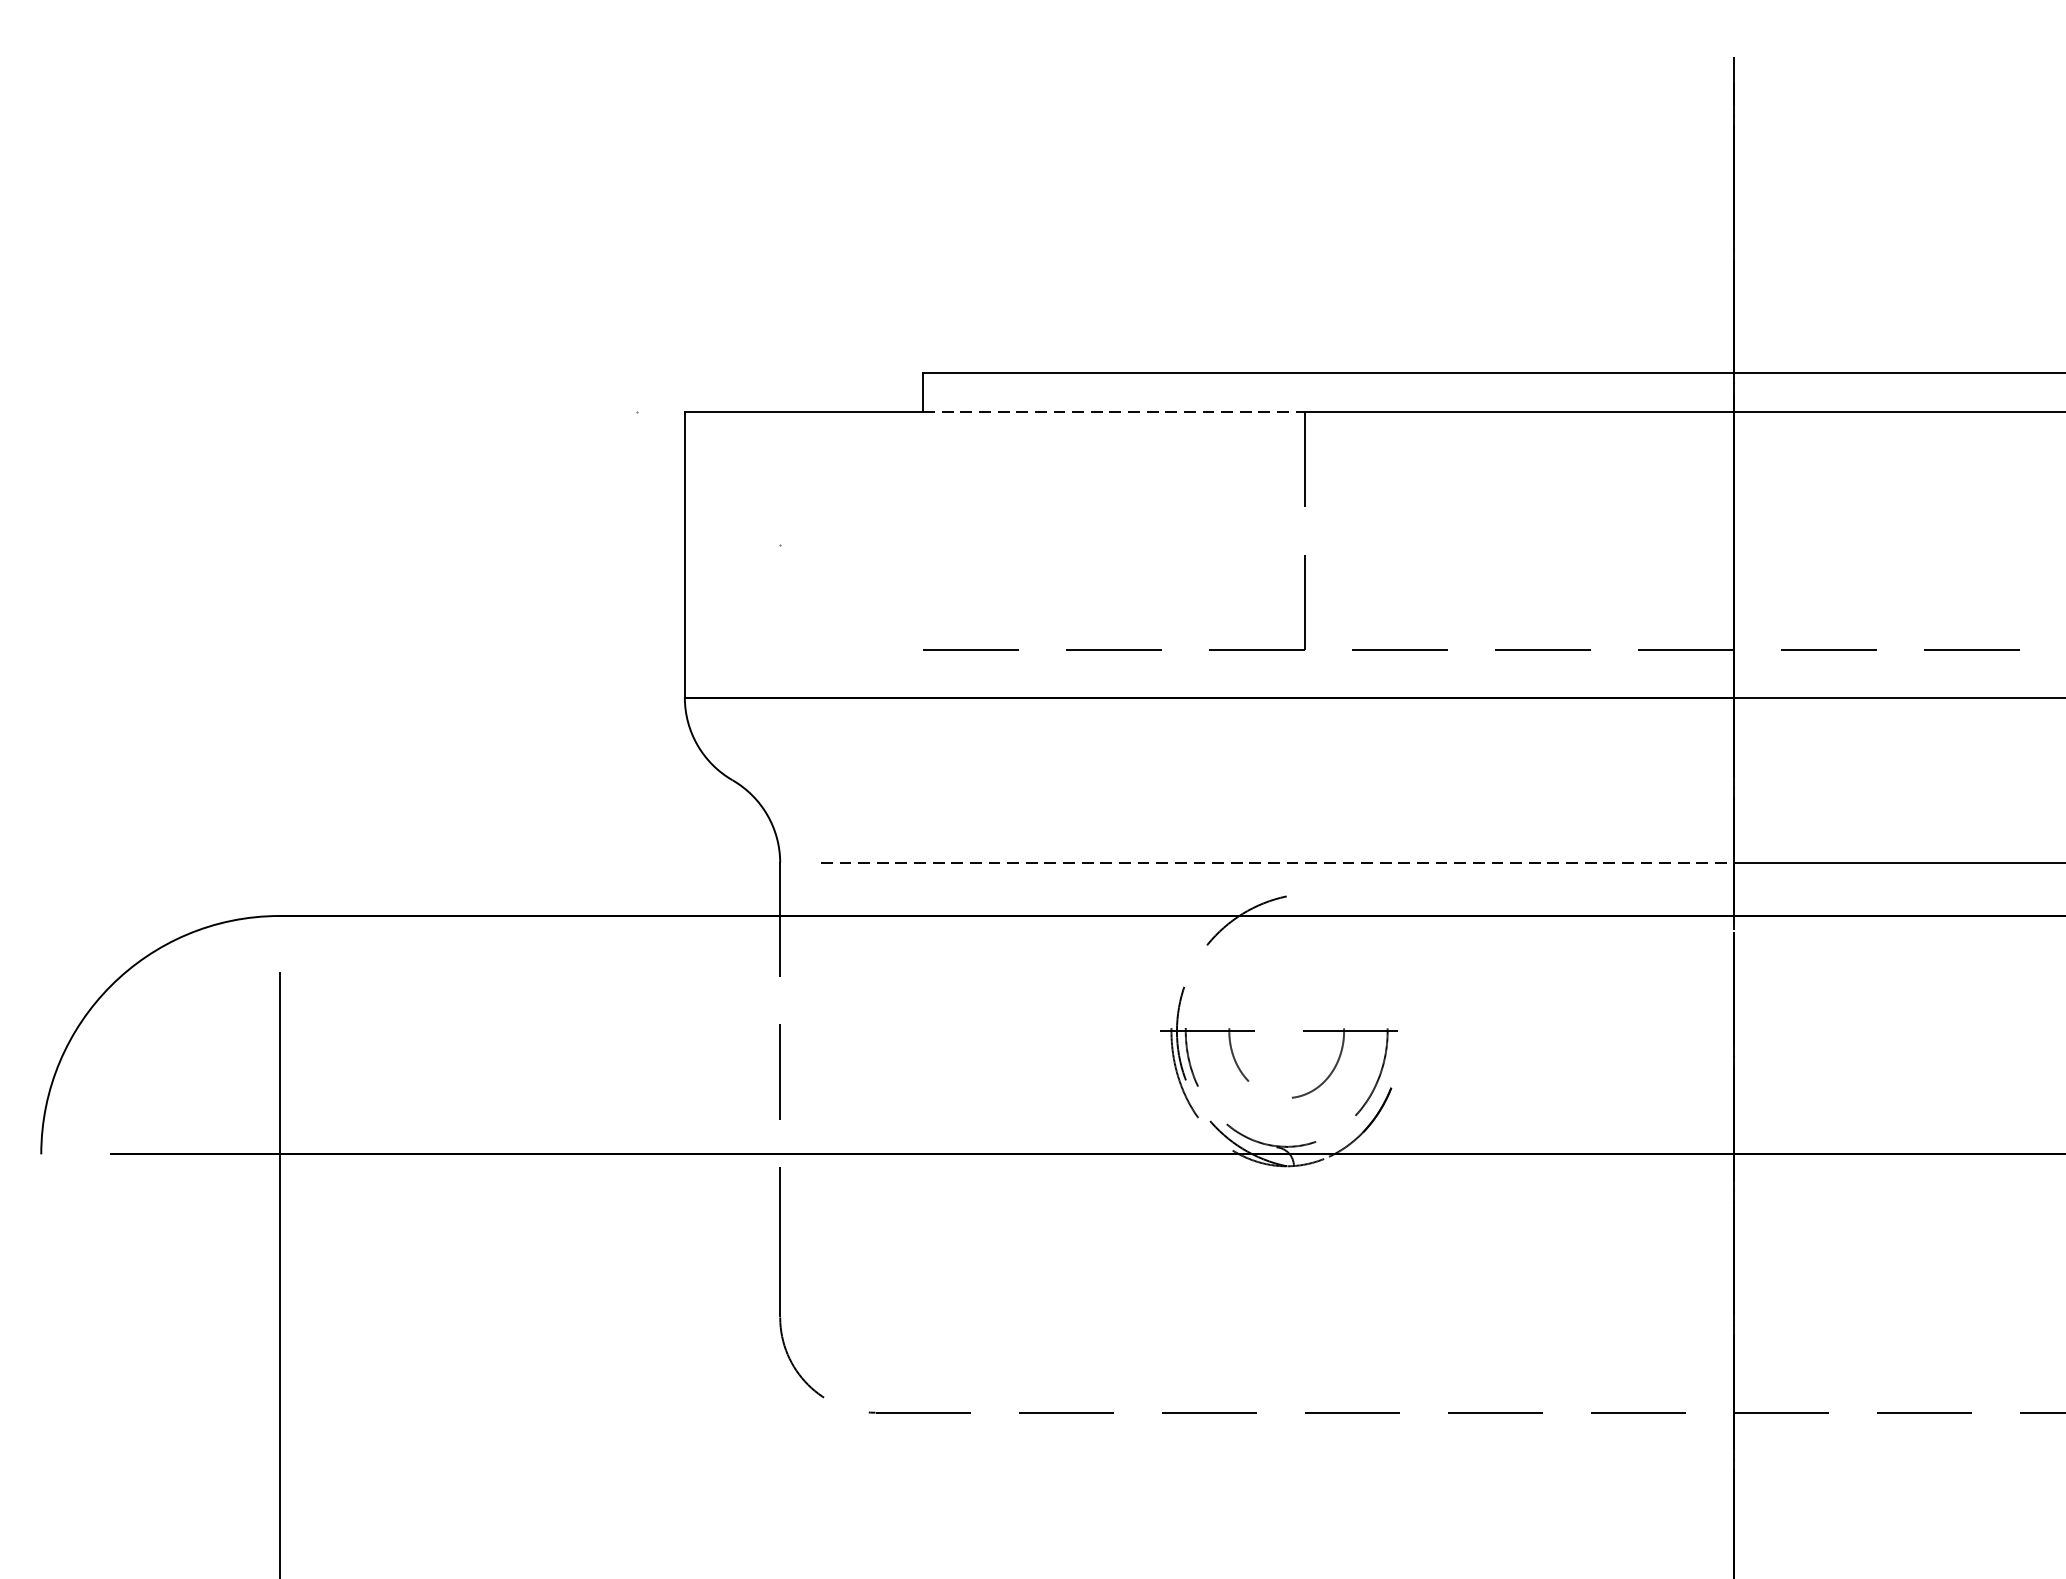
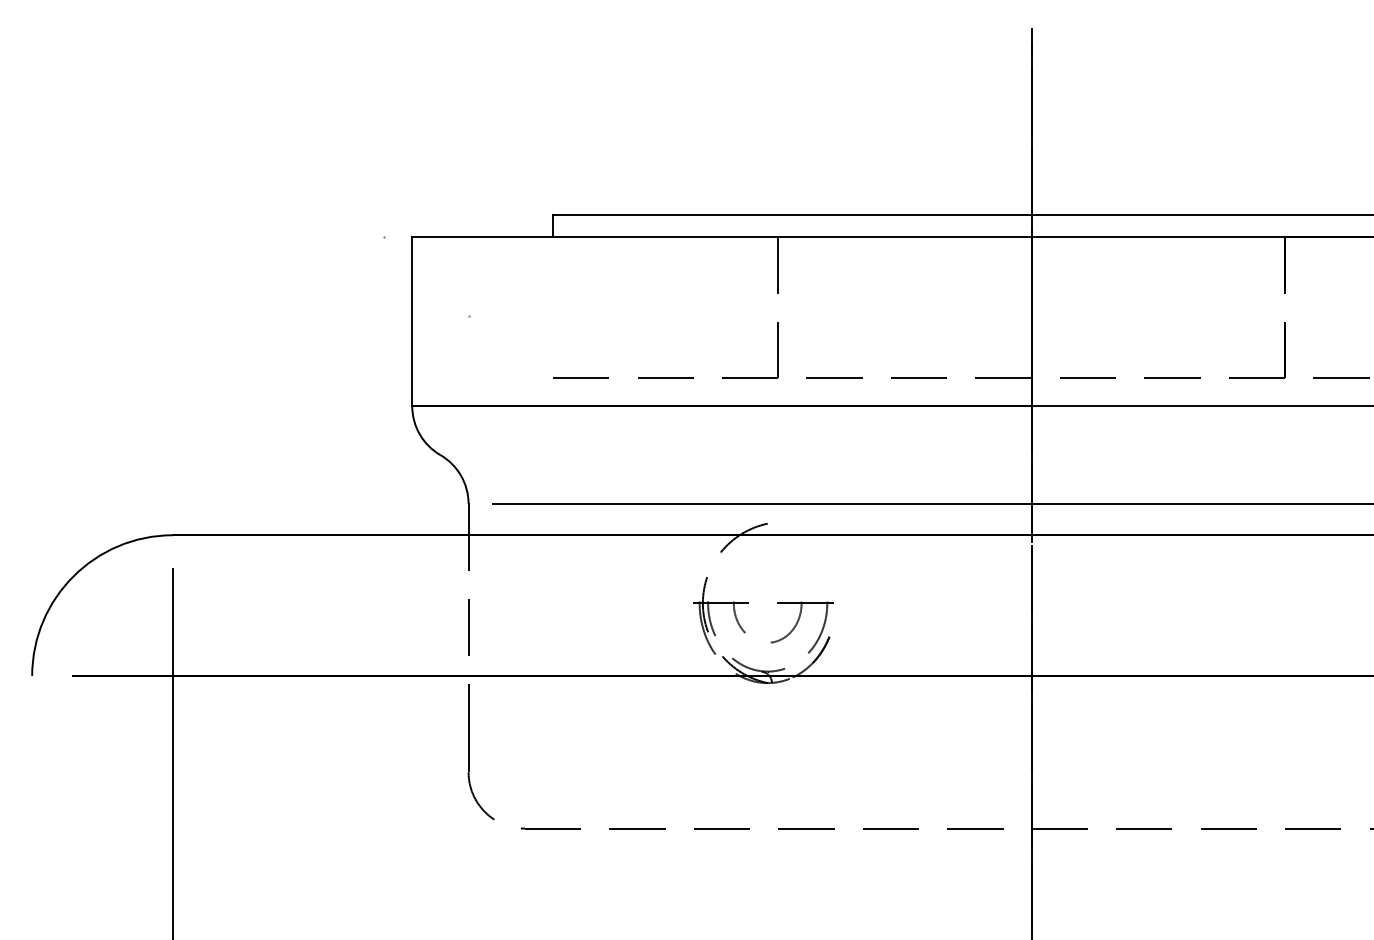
line: (1113, 411) -> (665, 237), dashed -> solid
line: (1277, 862) -> (762, 503), dashed -> solid

